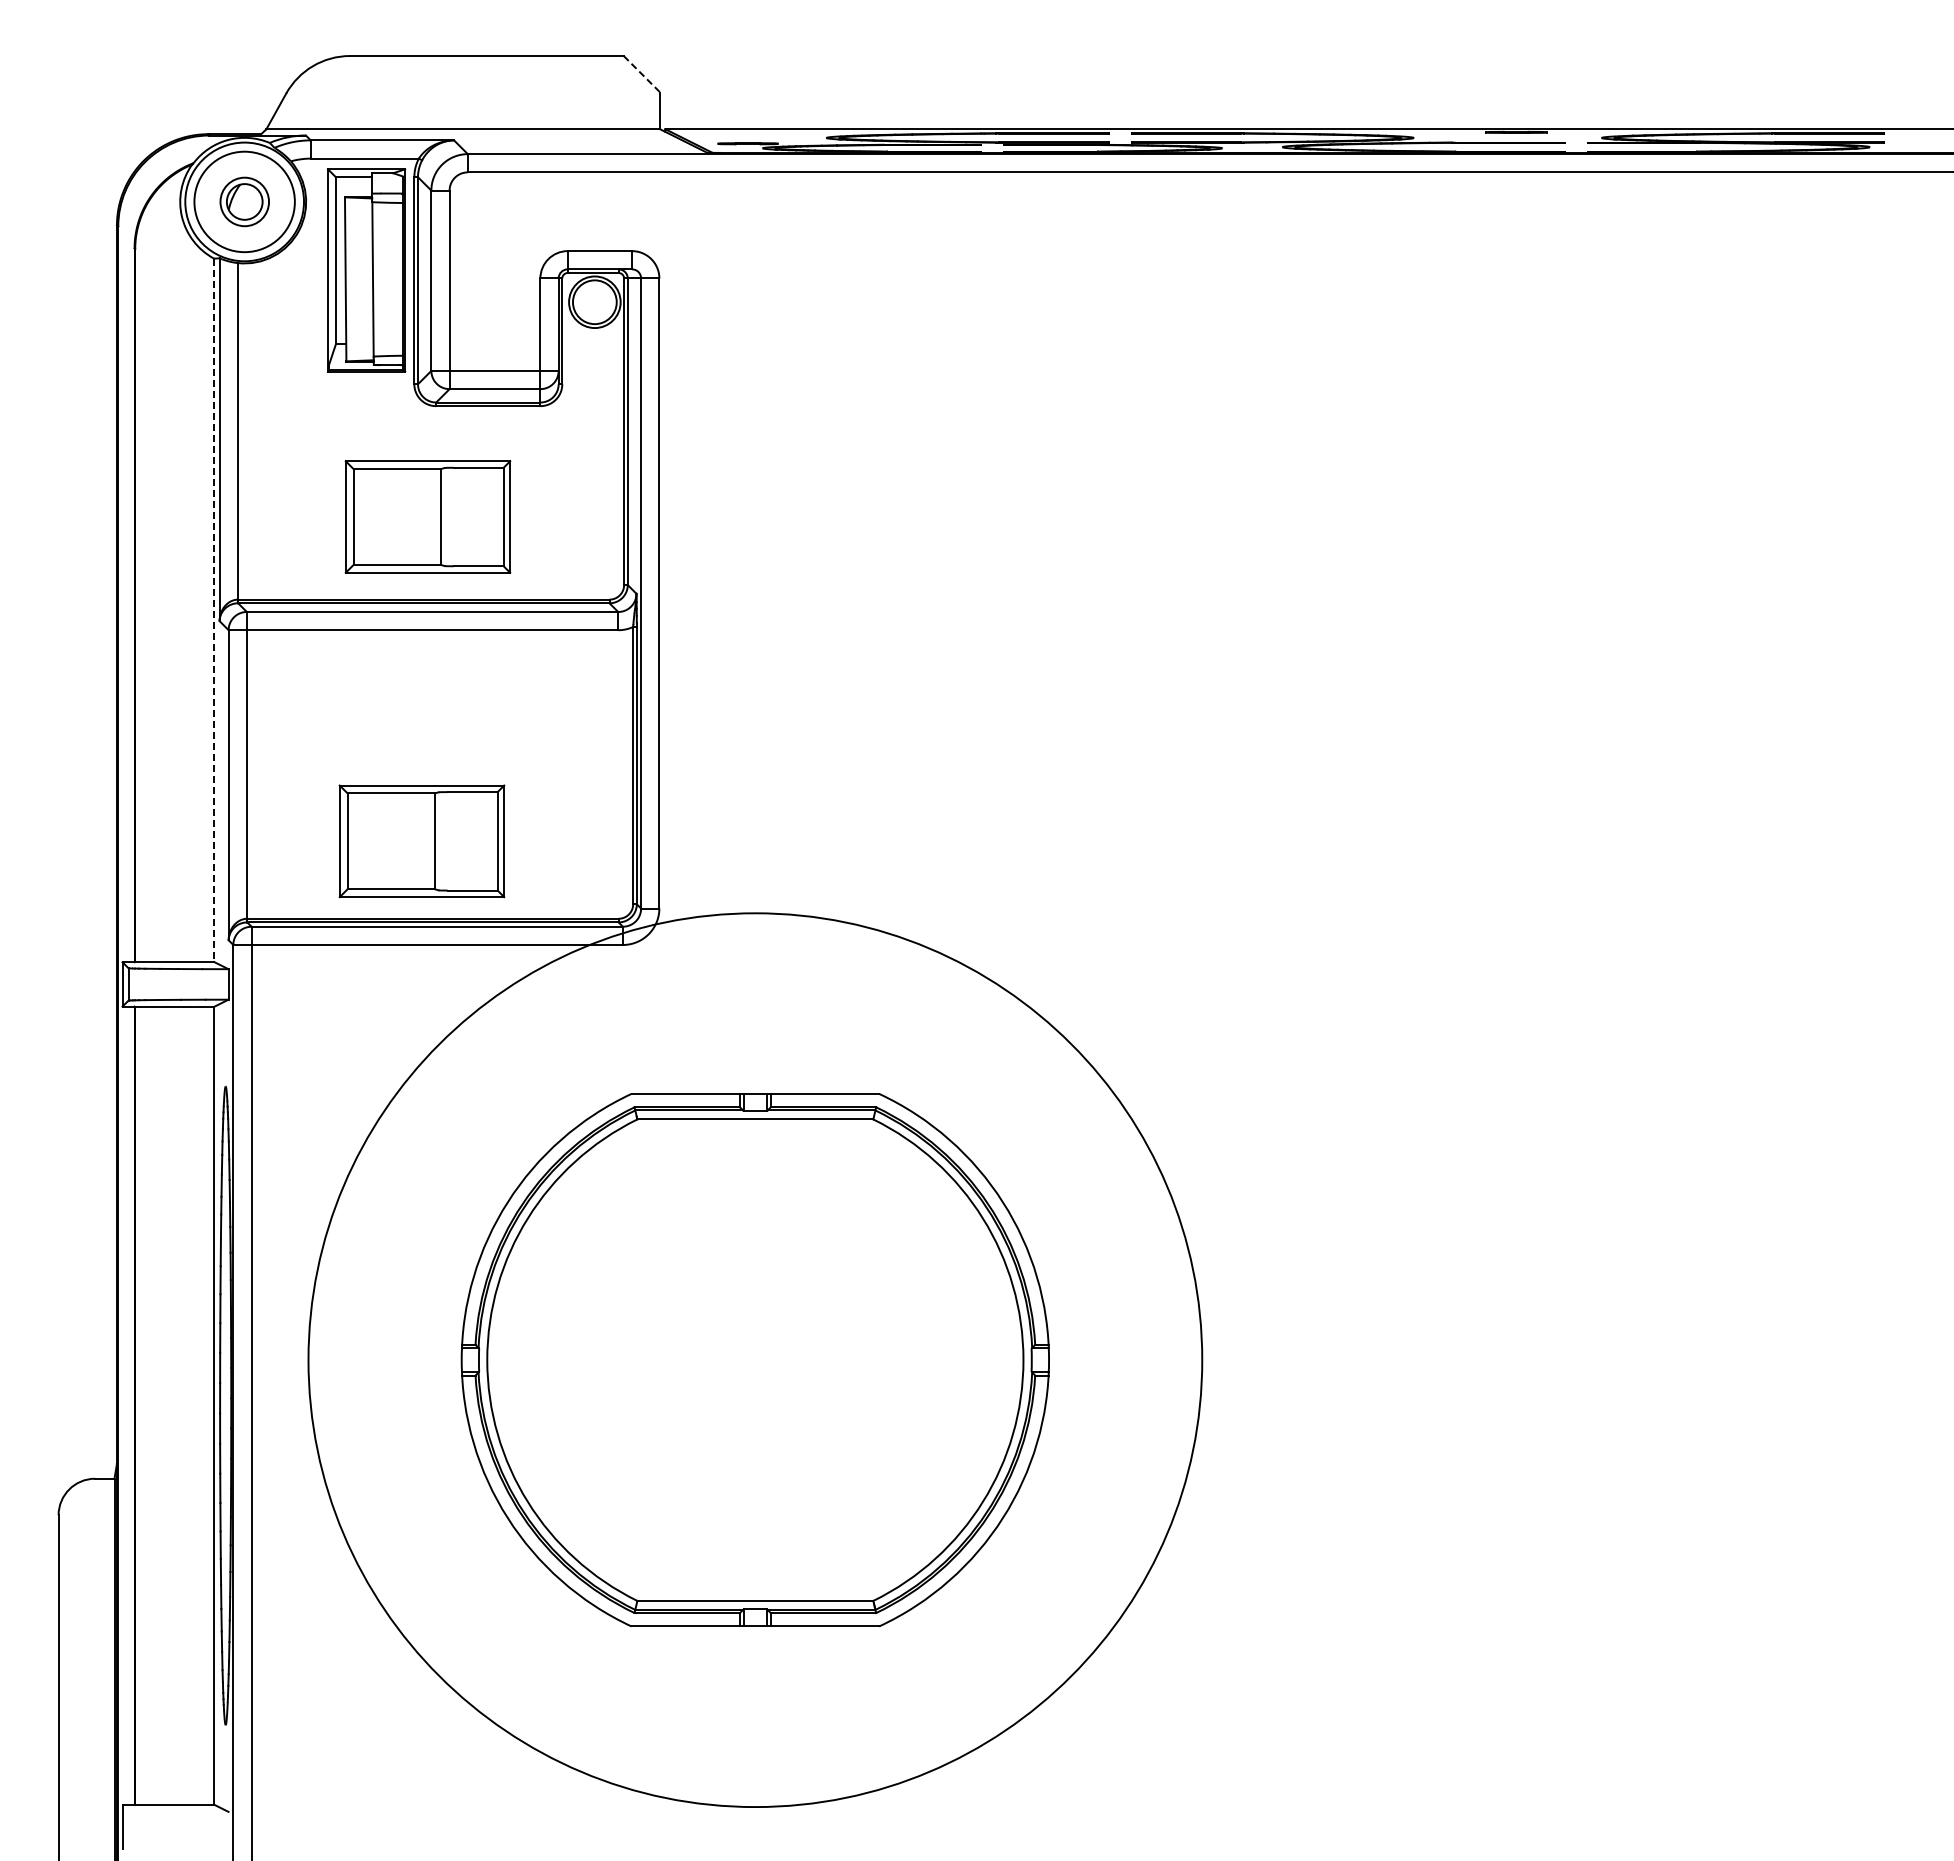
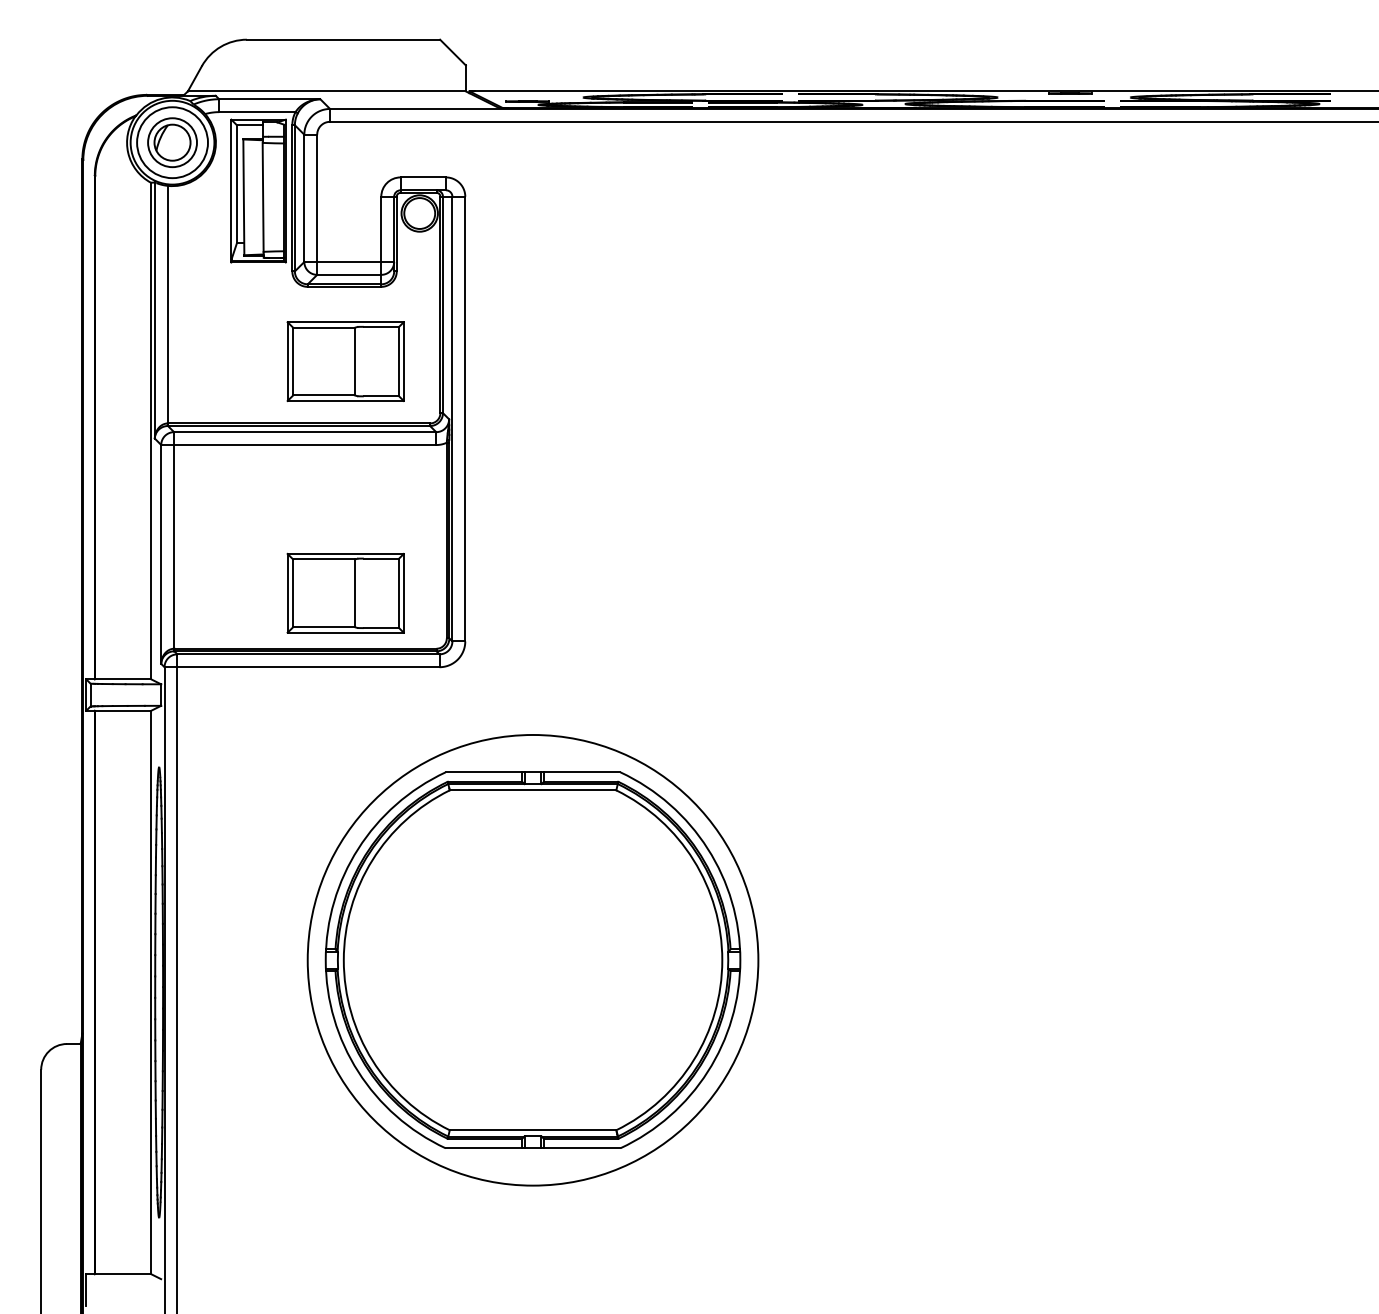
line: (642, 74) -> (453, 52), dashed -> solid
part: (244, 201) -> (172, 142), size x1.43
part: (427, 516) -> (345, 361), moved
line: (214, 610) -> (151, 431), dashed -> solid
part: (421, 841) -> (345, 593), moved
circle: (755, 1359) -> (533, 959), size x0.71

